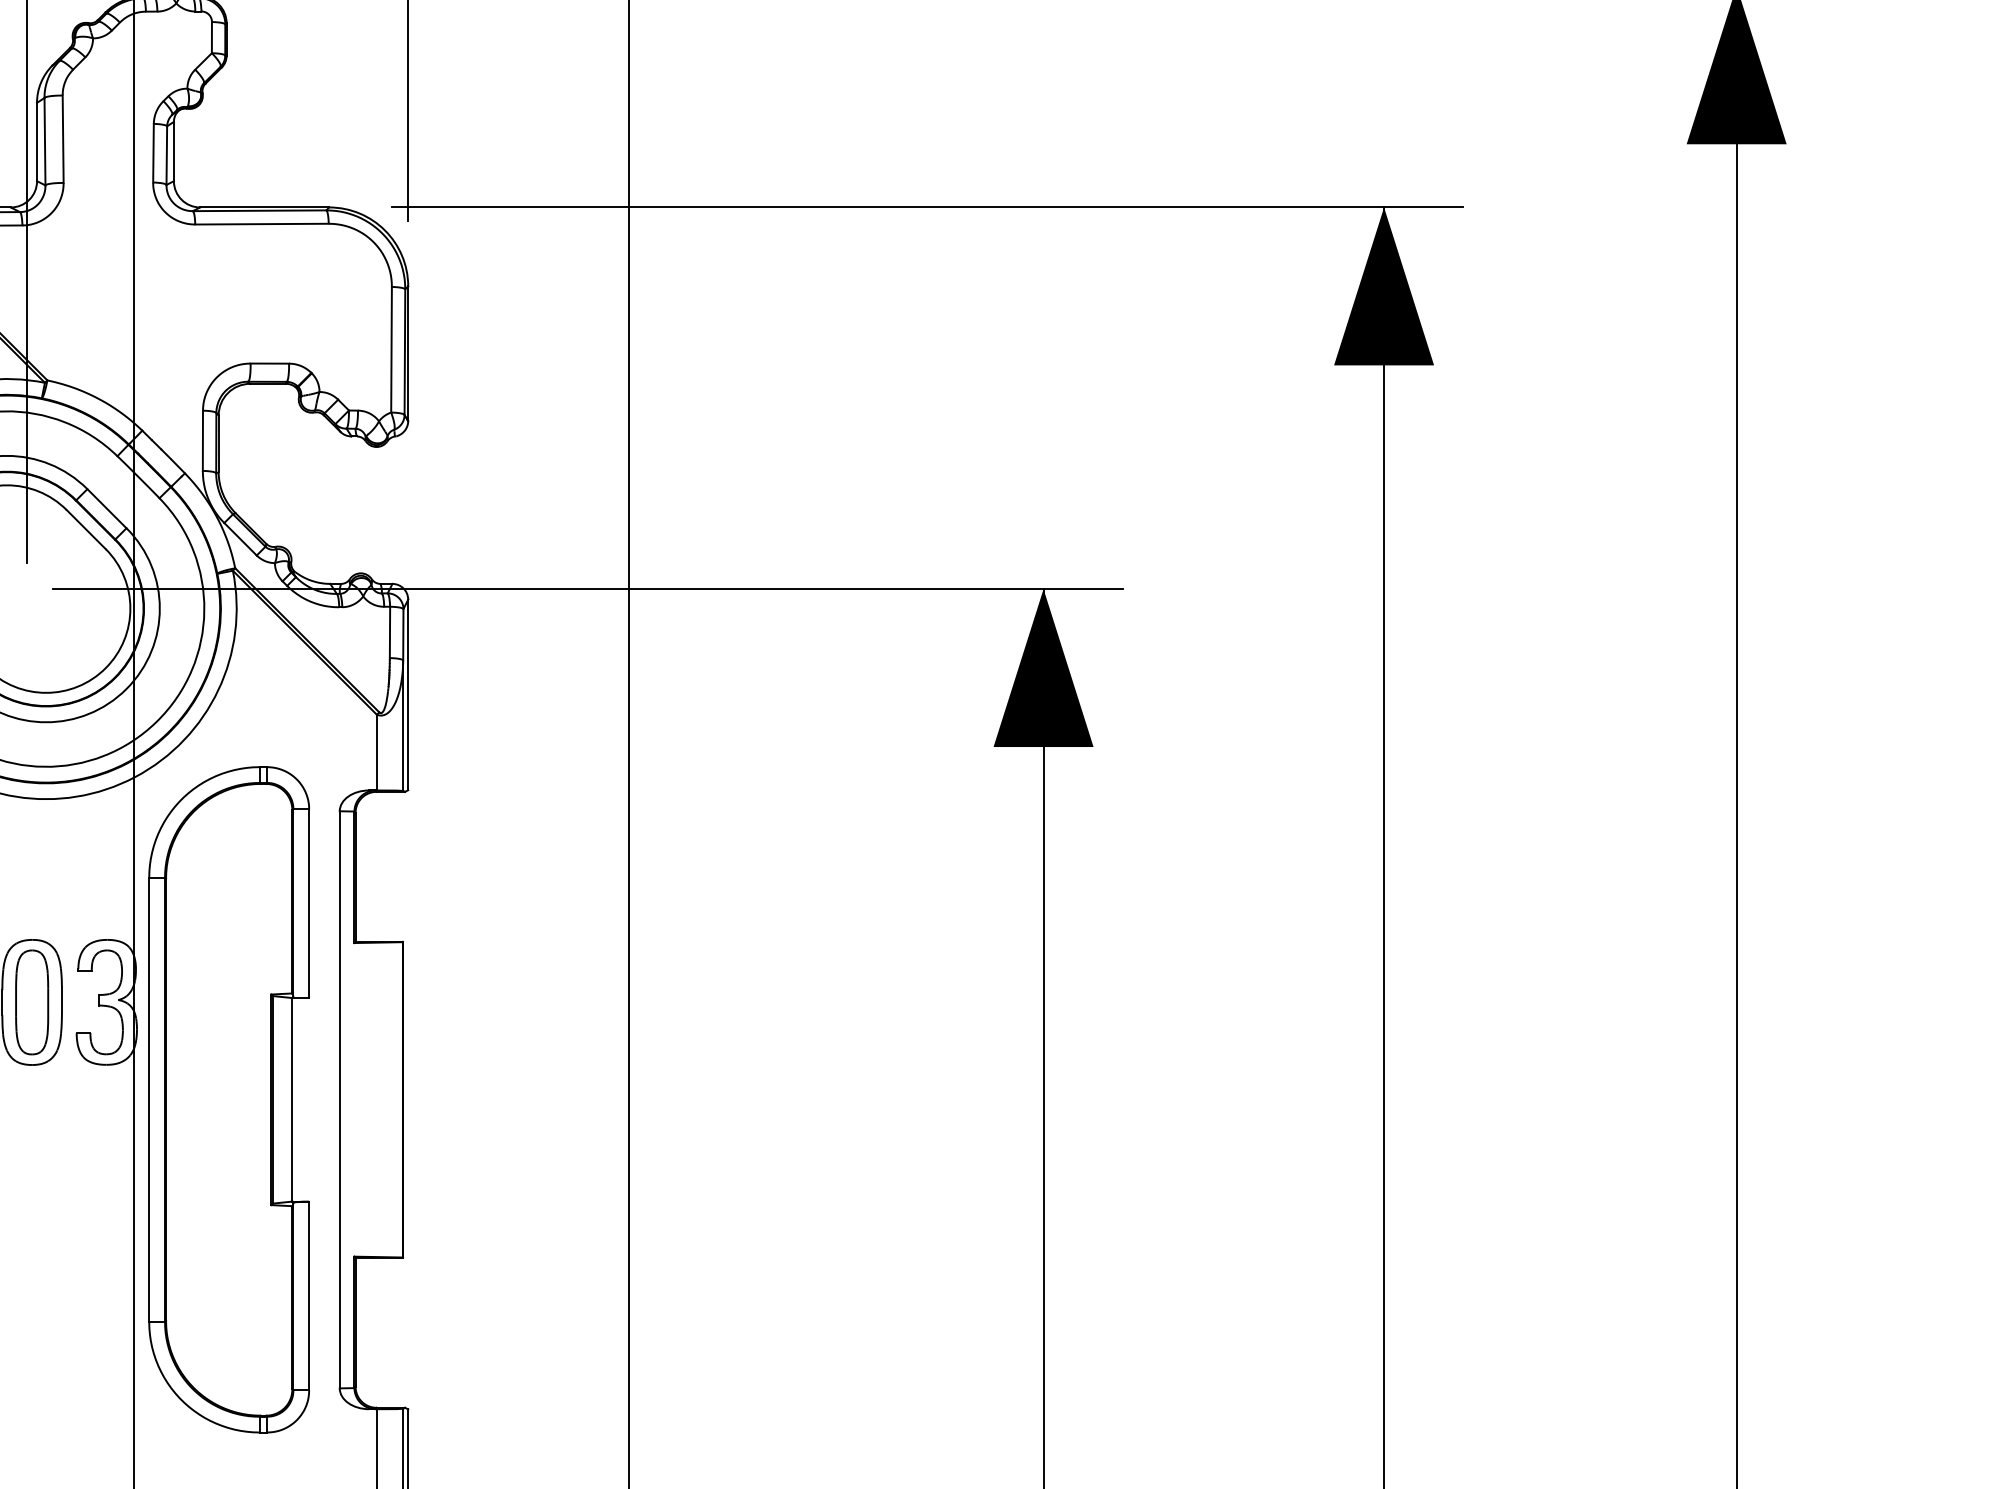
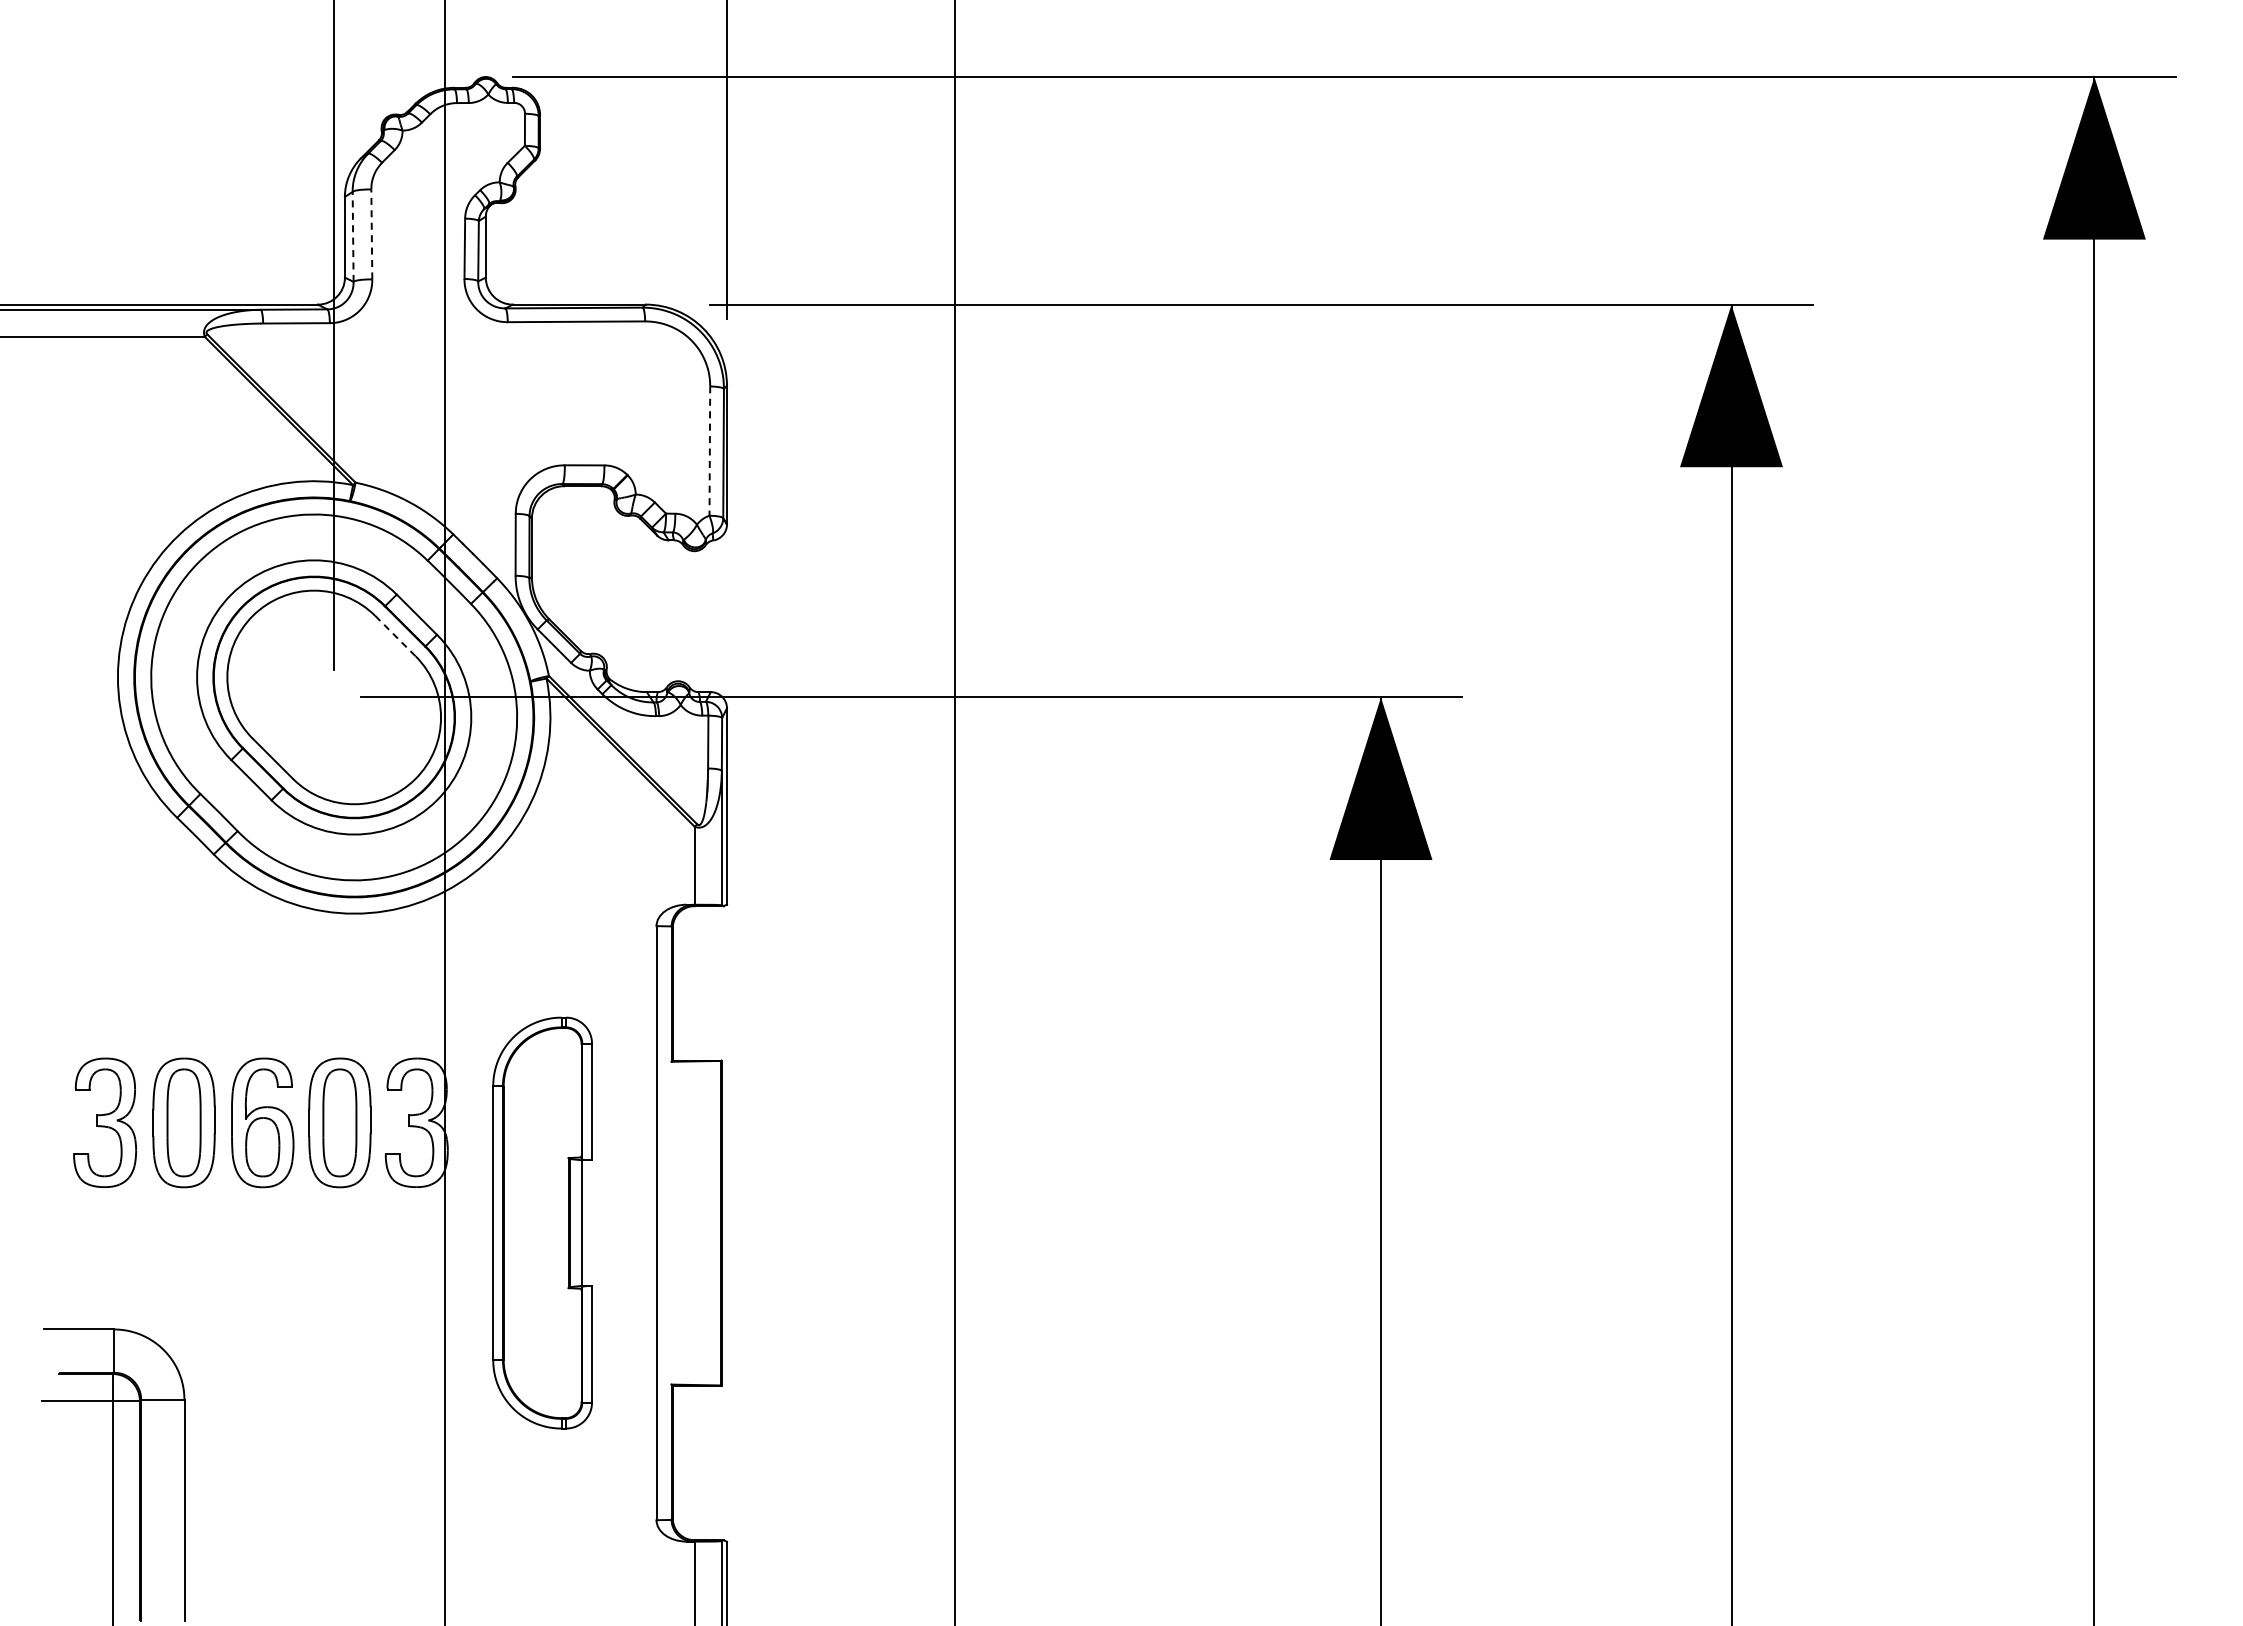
line: (62, 139) -> (371, 234), solid -> dashed
line: (45, 141) -> (353, 236), solid -> dashed
line: (391, 350) -> (709, 451), solid -> dashed
line: (86, 529) -> (395, 636), solid -> dashed
part: (228, 1099) -> (542, 1222), size x0.6

